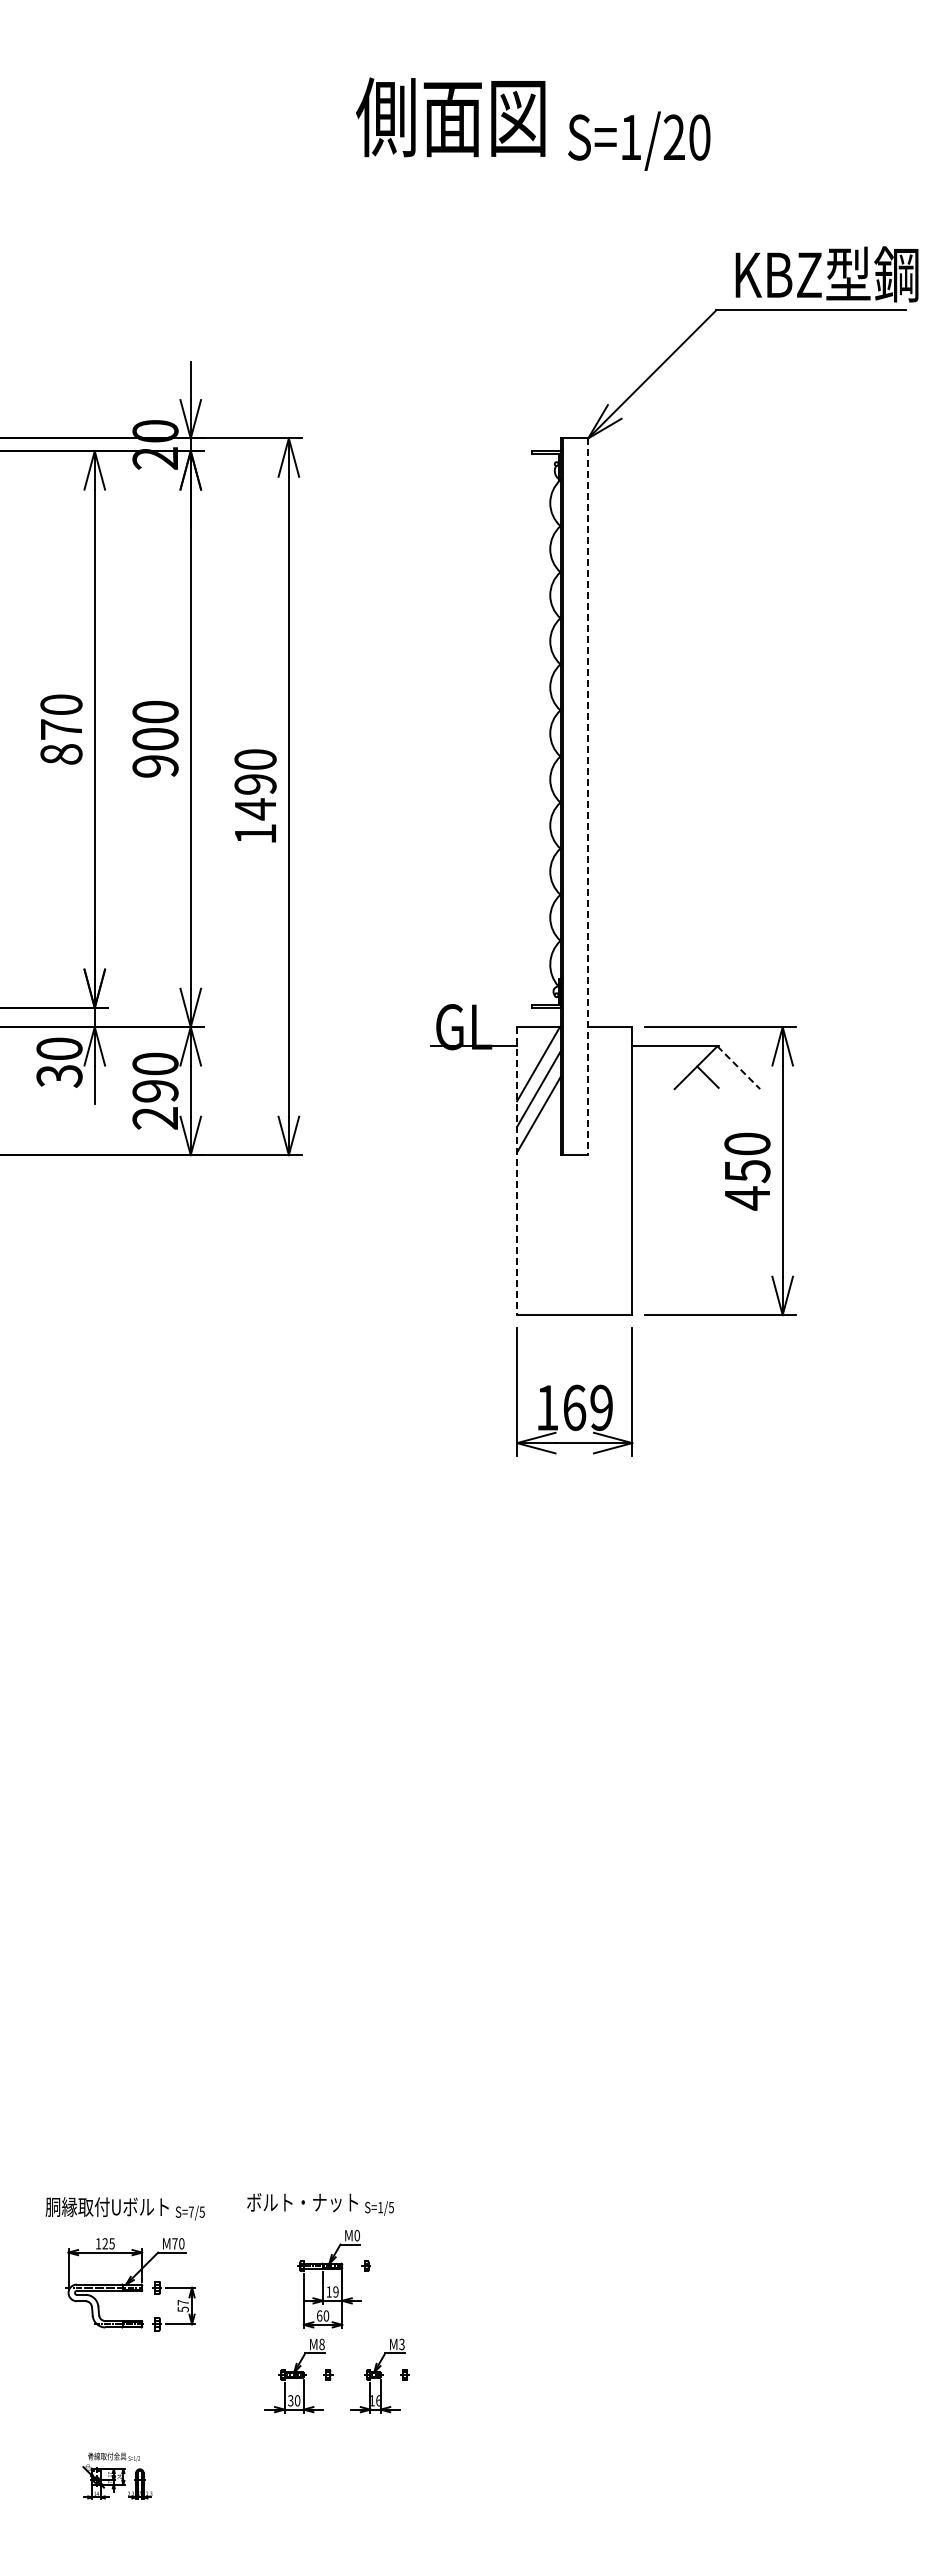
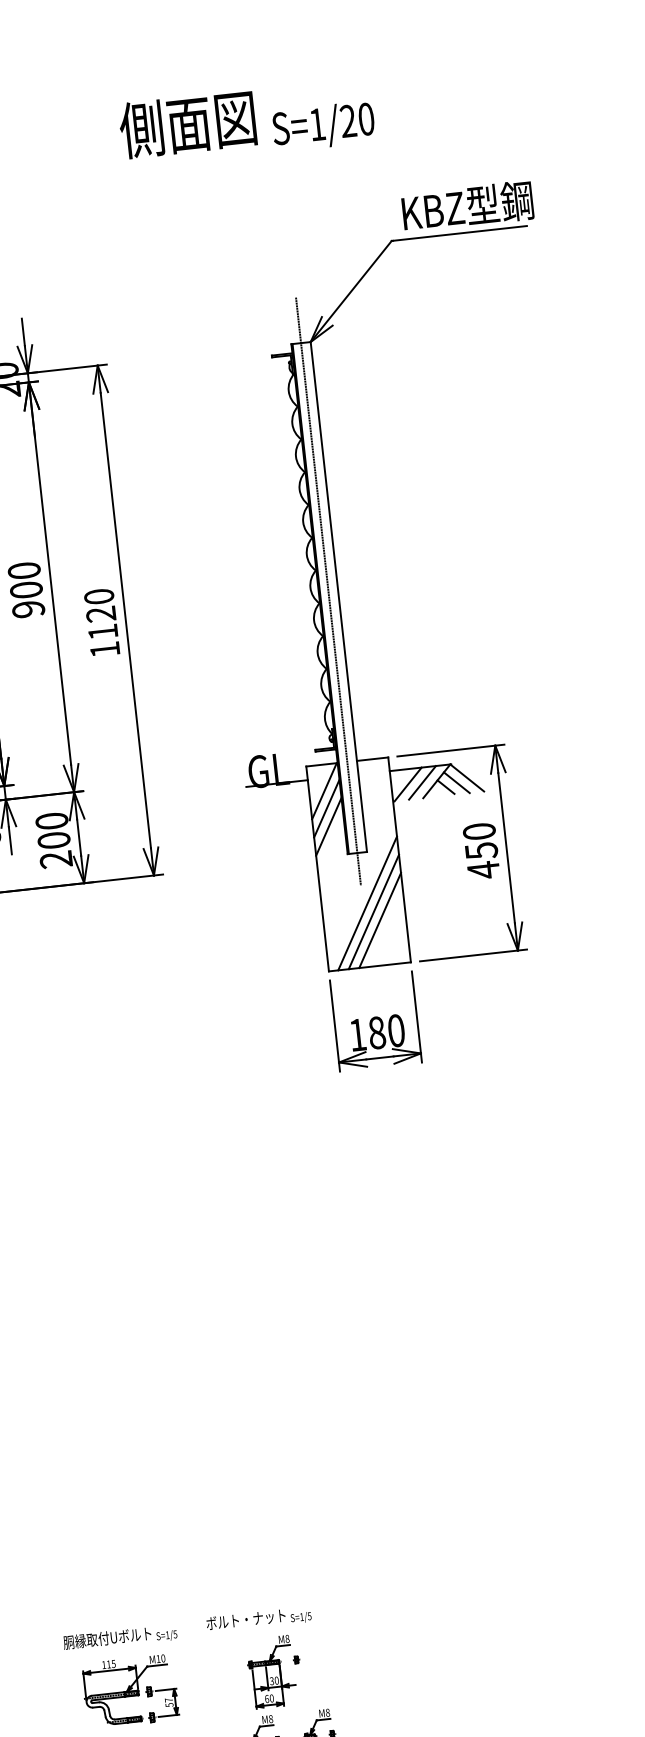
line: (574, 787) -> (328, 591), added
text: (255, 797) -> (102, 623), 1490 -> 1120
line: (588, 797) -> (339, 597), dashed -> solid
line: (655, 1067) -> (407, 784), added
line: (675, 1067) -> (422, 782), added
line: (739, 1068) -> (467, 778), dashed -> solid
line: (723, 1072) -> (456, 782), added
text: (155, 1091) -> (54, 840), 290 -> 200
line: (517, 1171) -> (317, 869), dashed -> solid
line: (581, 1226) -> (367, 903), added
line: (588, 1239) -> (373, 912), added
line: (595, 1252) -> (379, 920), added
text: (587, 1407) -> (386, 1031), 169 -> 180
text: (190, 2211) -> (166, 1634), S=7/5 -> S=1/5
text: (356, 2235) -> (286, 1638), M0 -> M8
text: (105, 2243) -> (109, 1664), 125 -> 115
text: (174, 2243) -> (158, 1658), M70 -> M10
text: (332, 2291) -> (274, 1680), 19 -> 30
text: (401, 2343) -> (327, 1712), M3 -> M8

